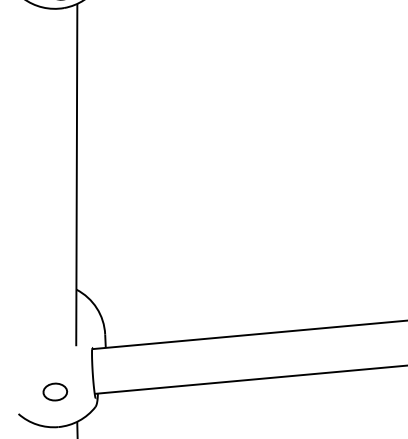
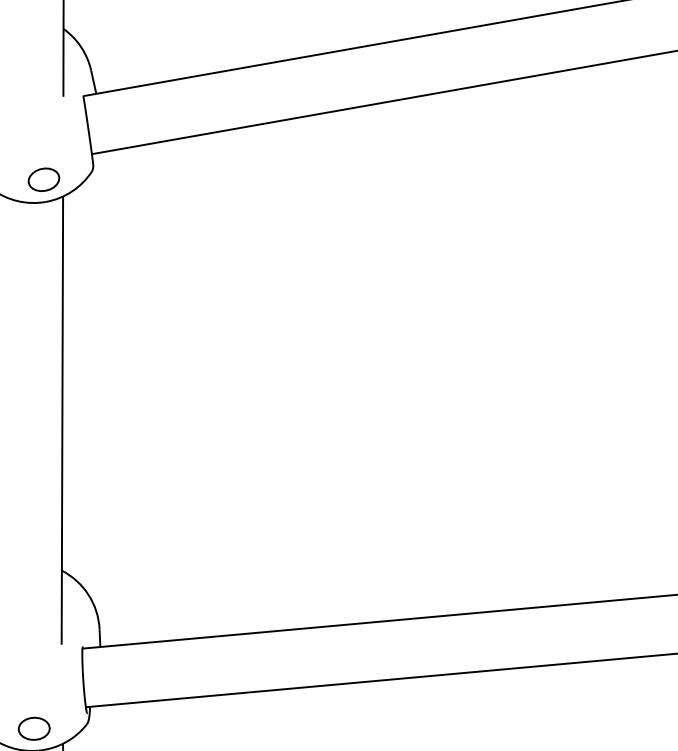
part: (55, 391) -> (34, 728), moved

